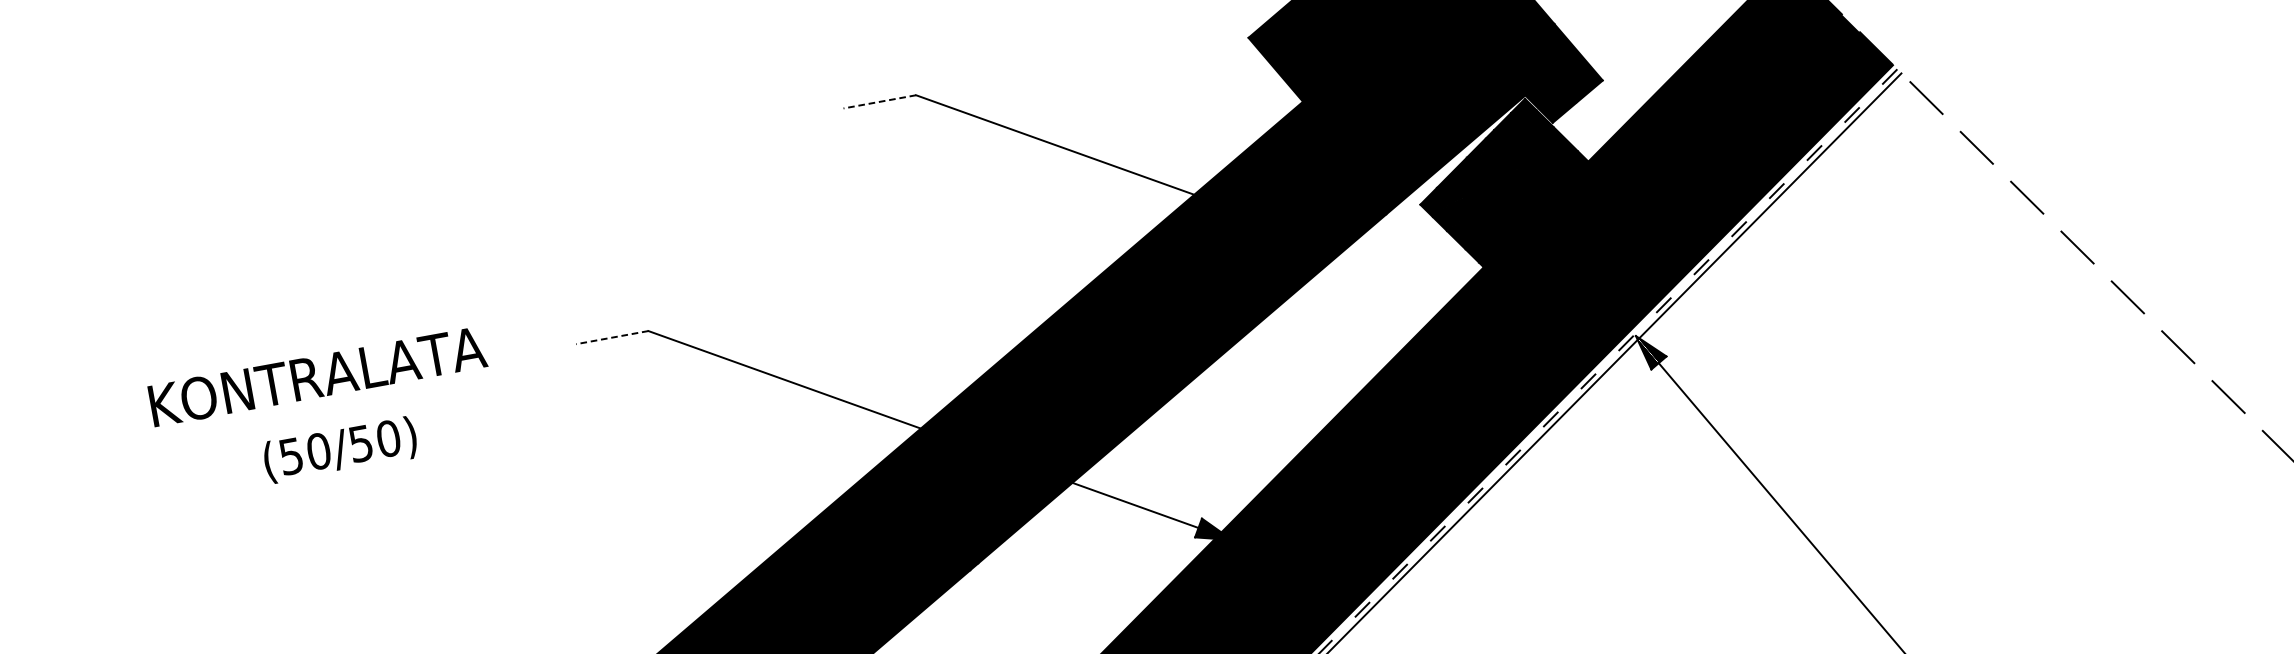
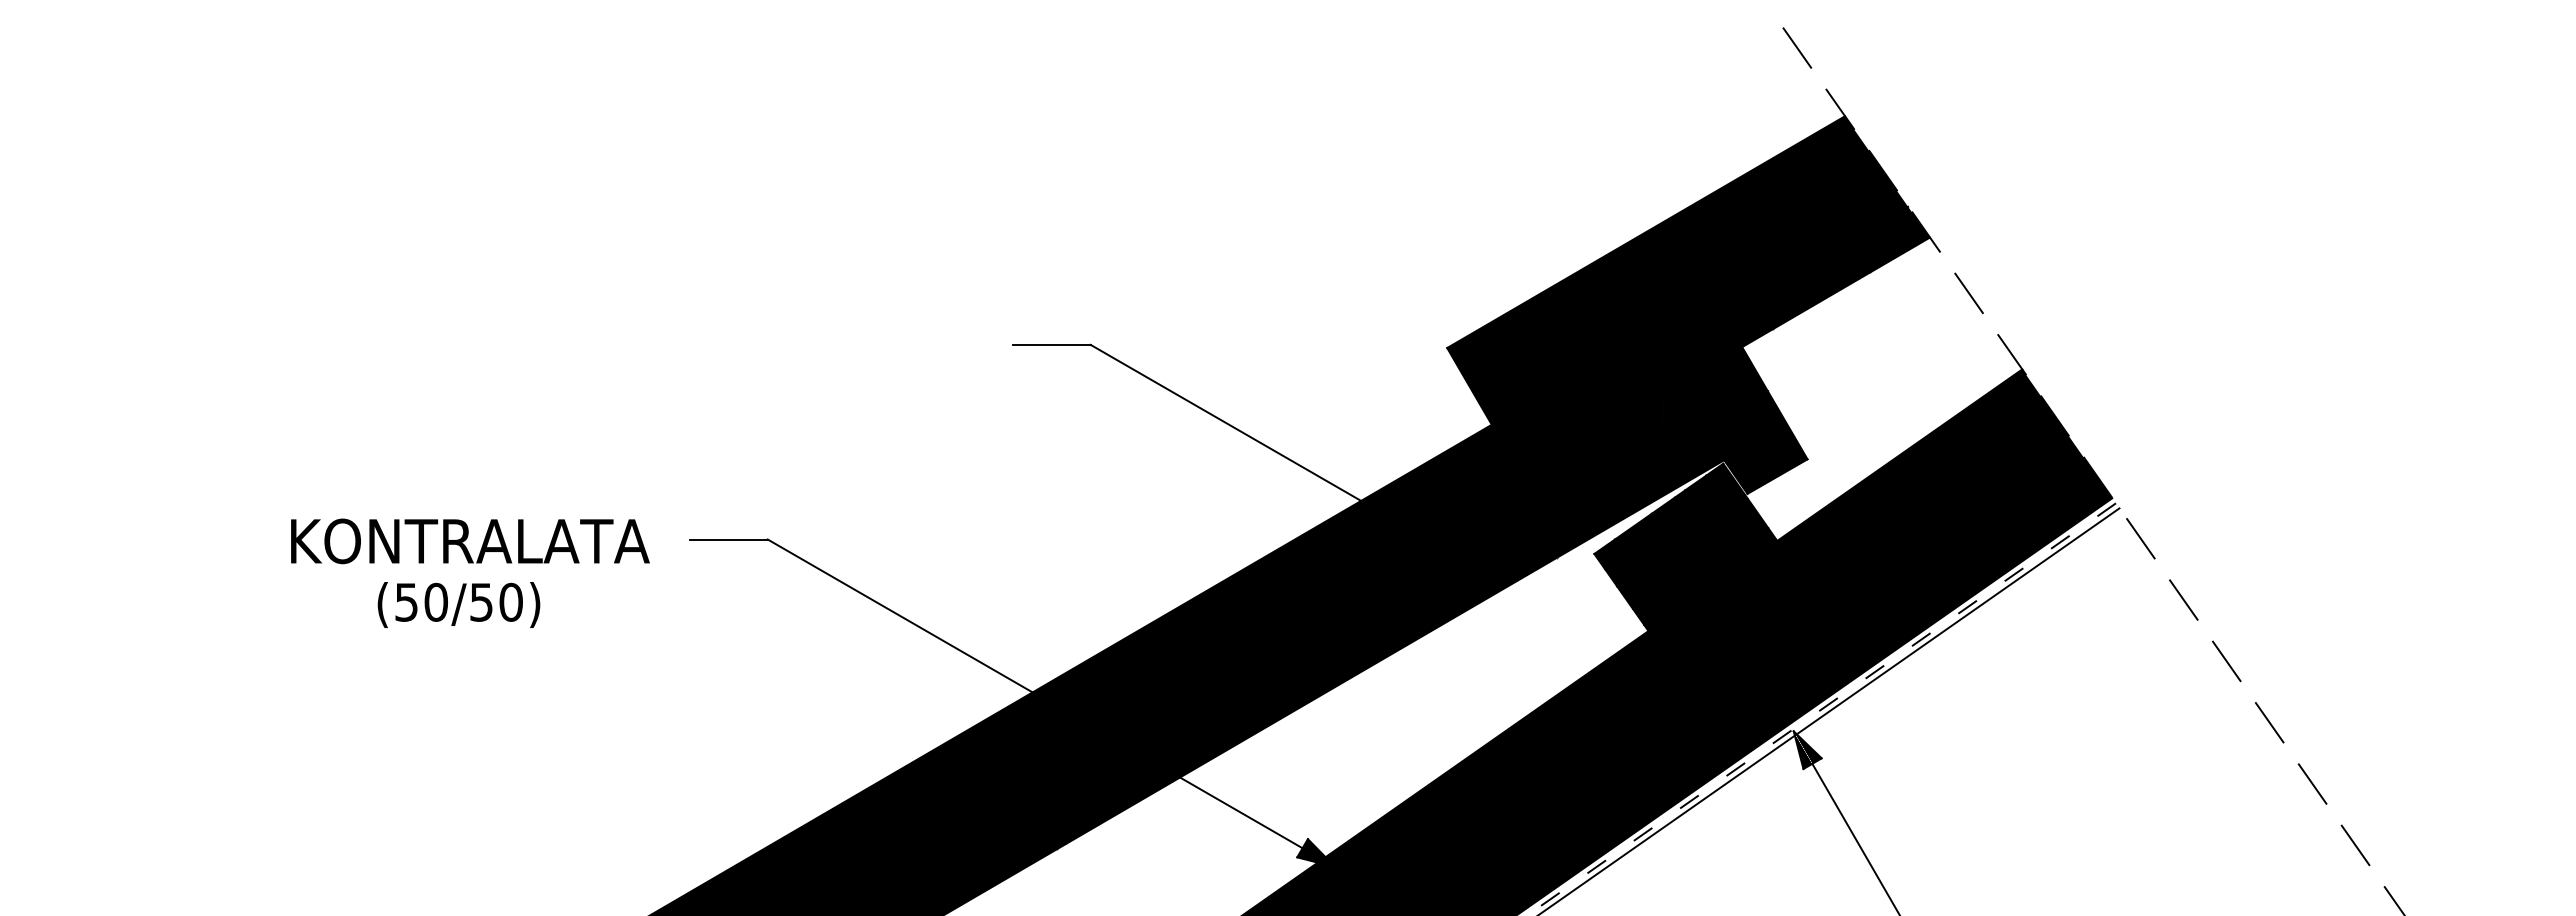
line: (879, 101) -> (1051, 344), dashed -> solid
line: (611, 337) -> (728, 539), dashed -> solid
text: (318, 376) -> (470, 541), moved
text: (339, 449) -> (458, 604), moved

